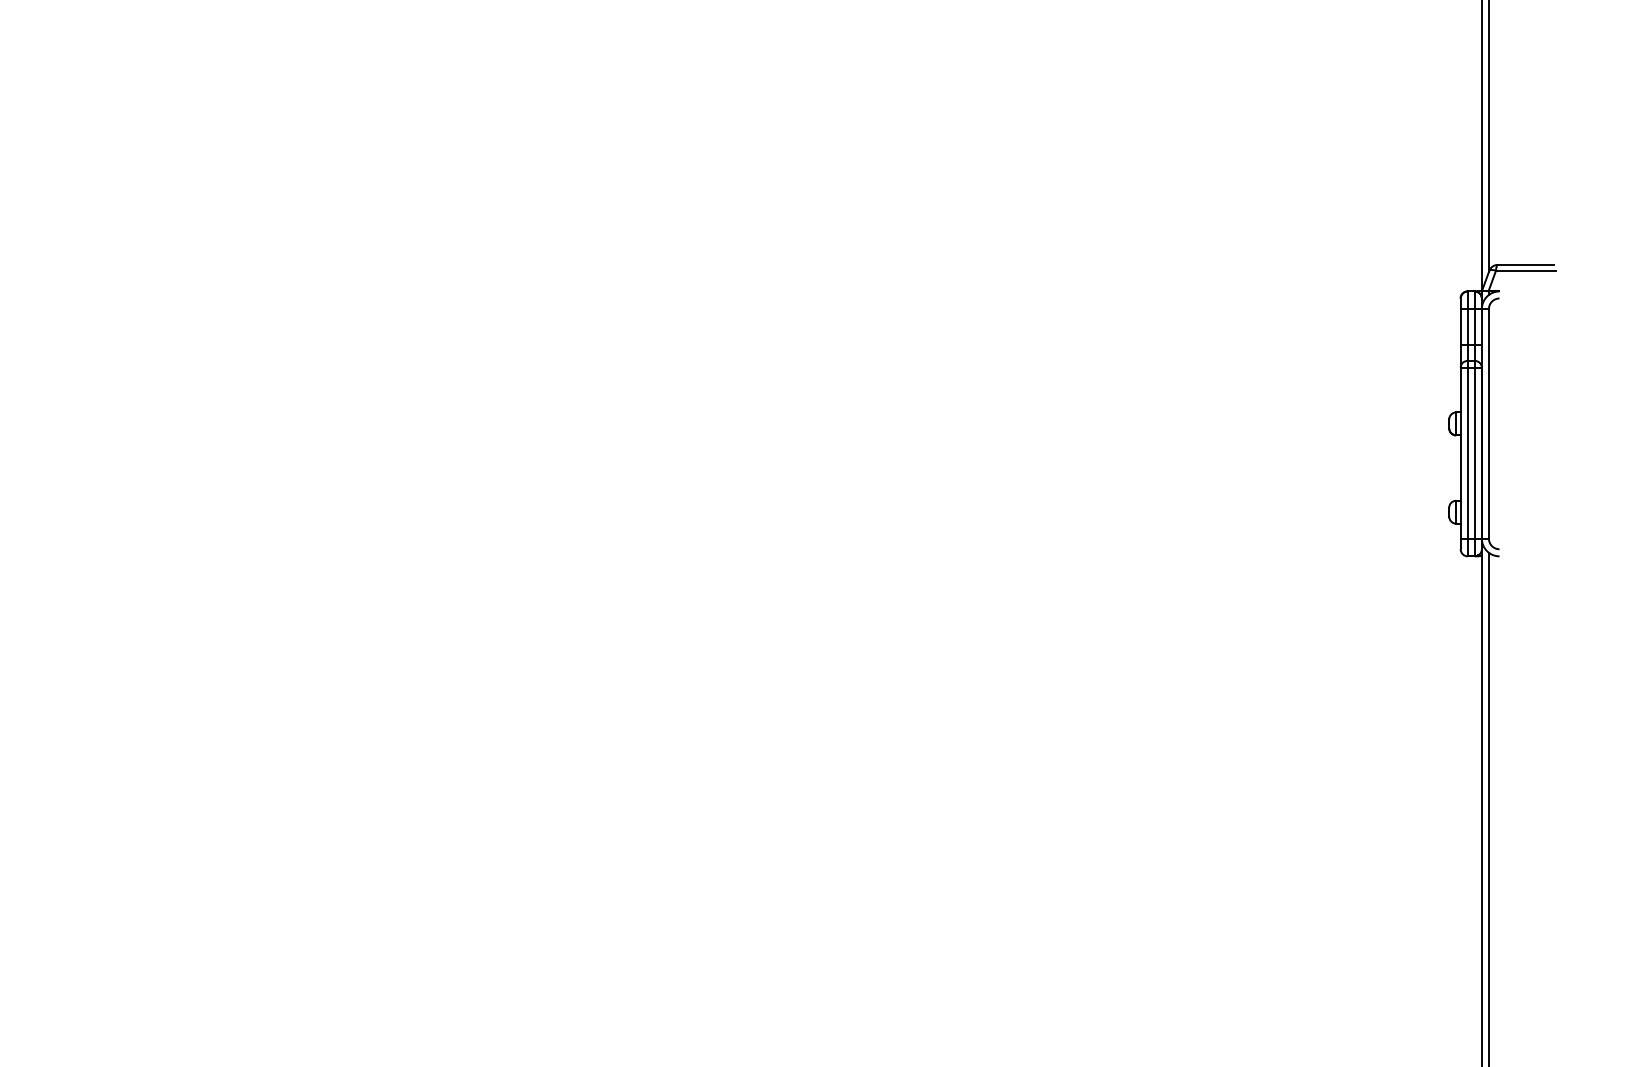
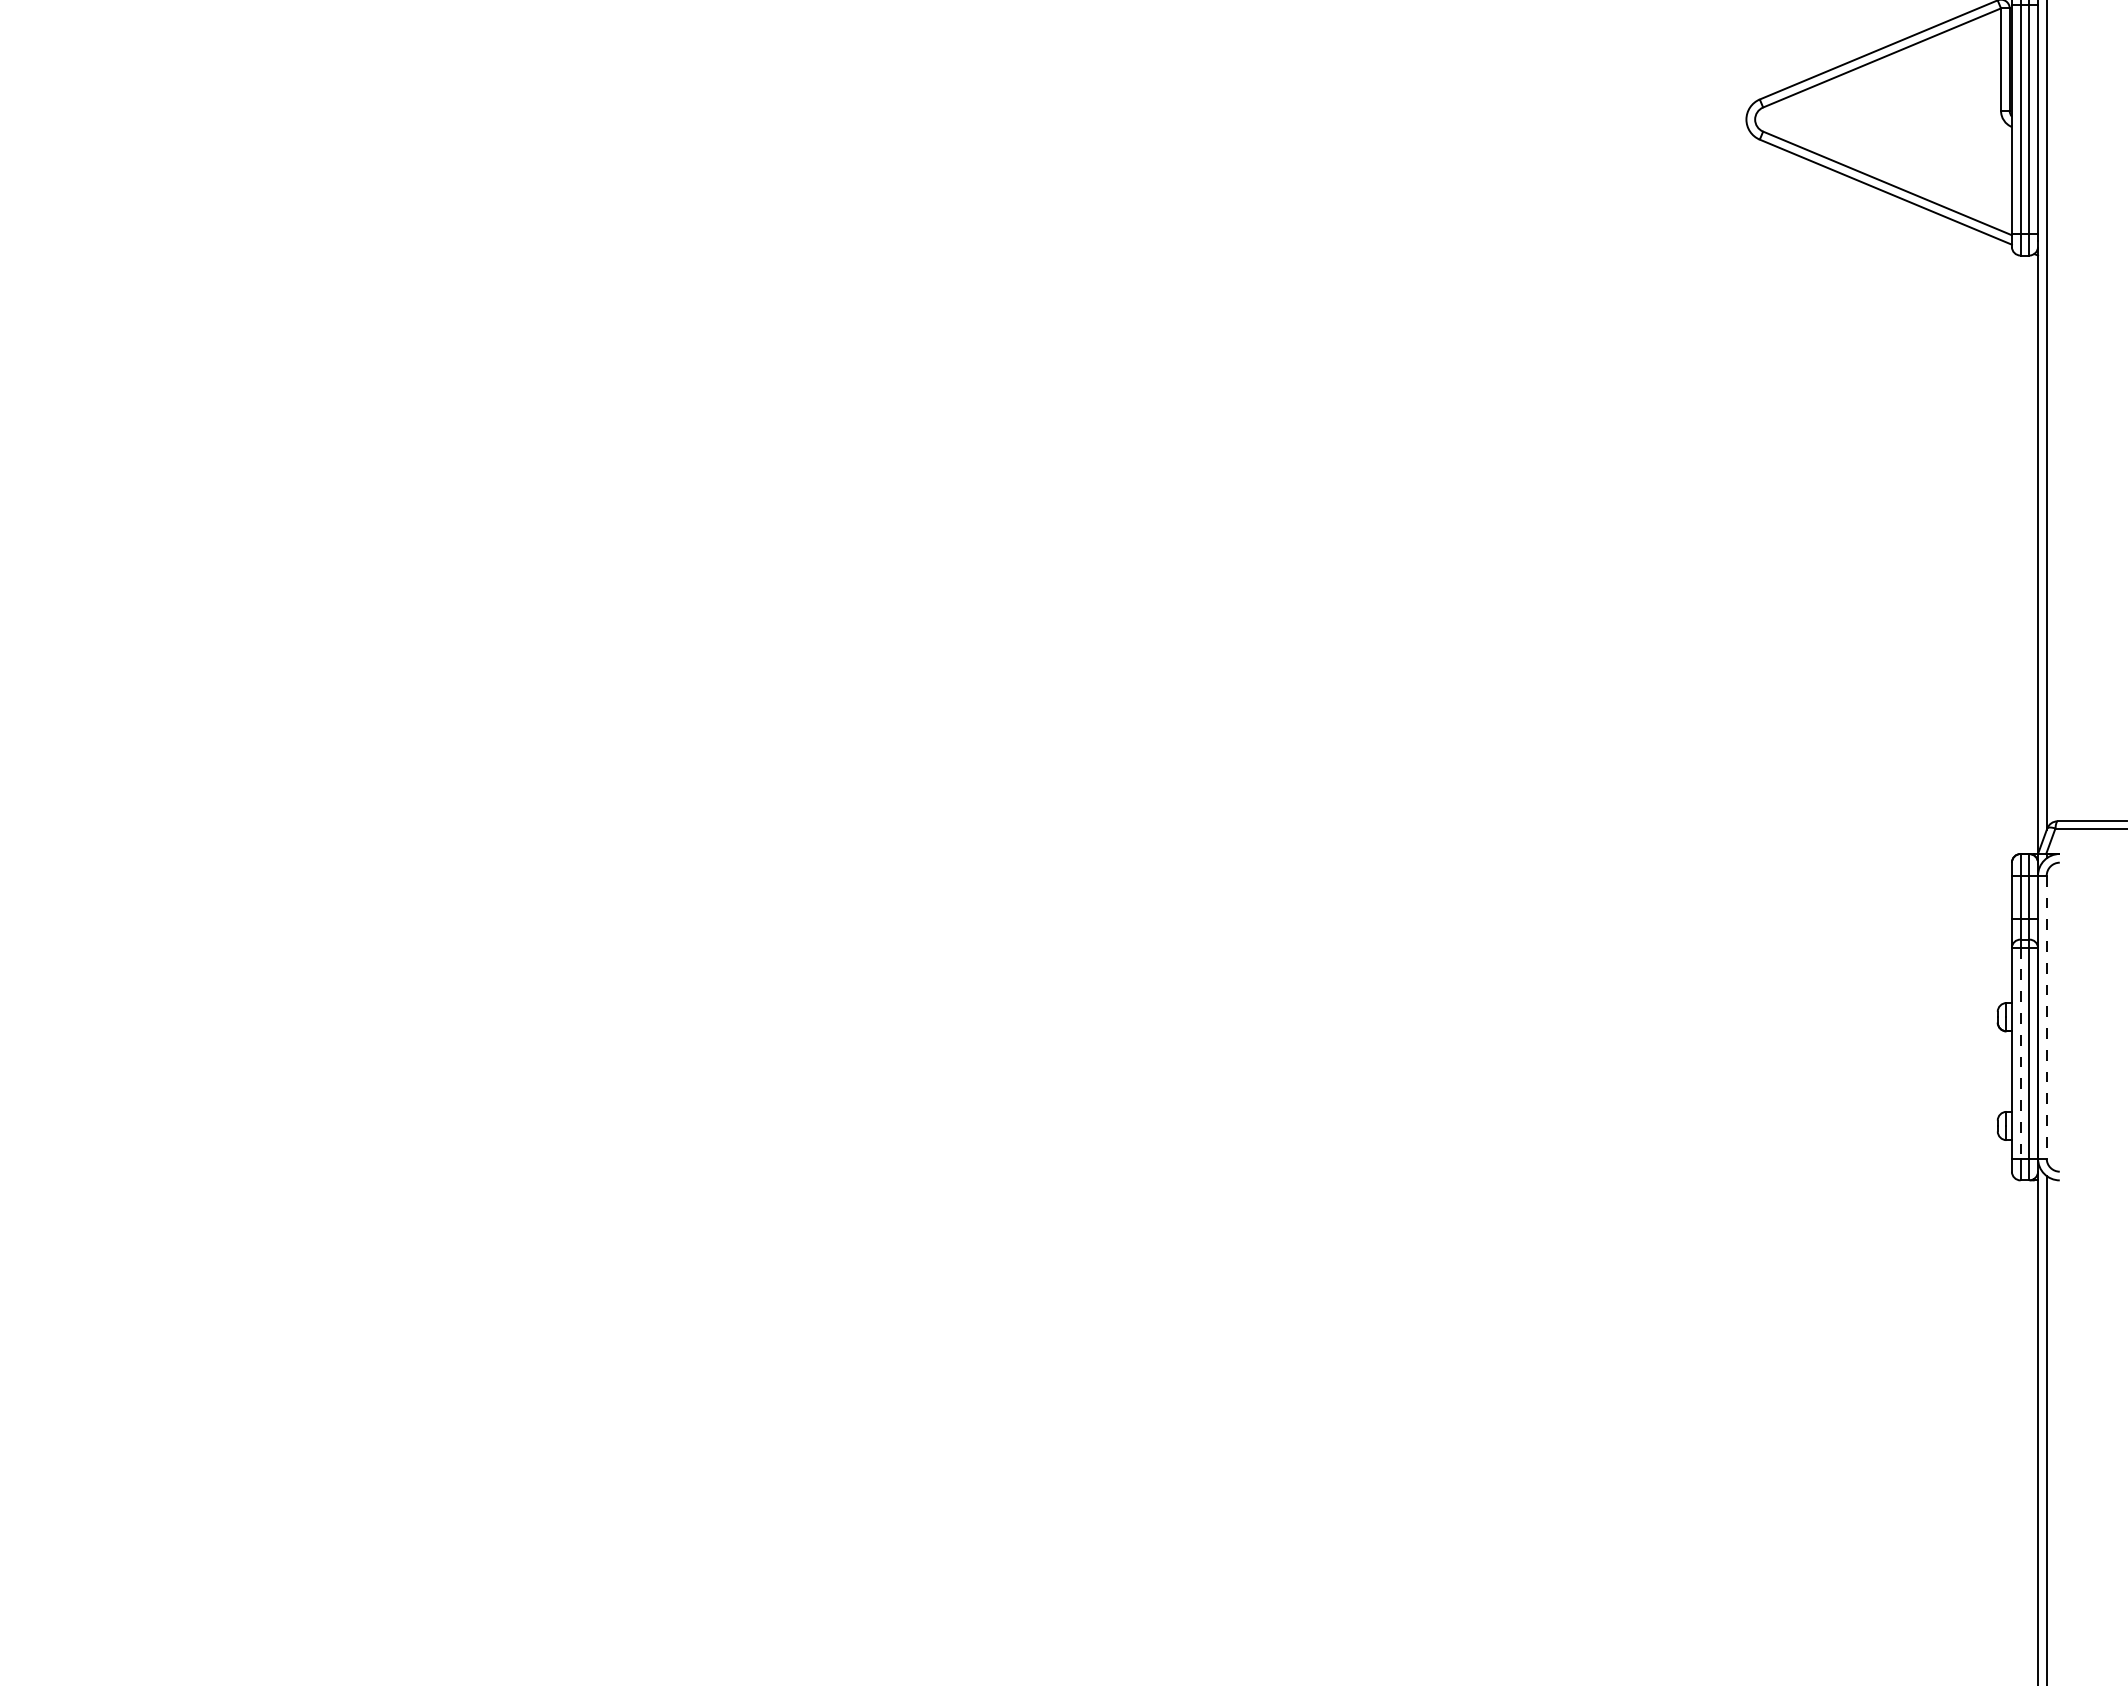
line: (1488, 424) -> (2046, 1017), solid -> dashed
line: (1467, 453) -> (2020, 1053), solid -> dashed

